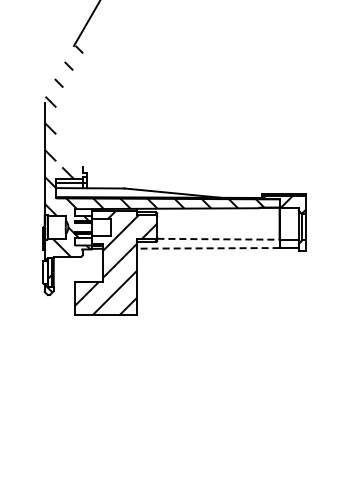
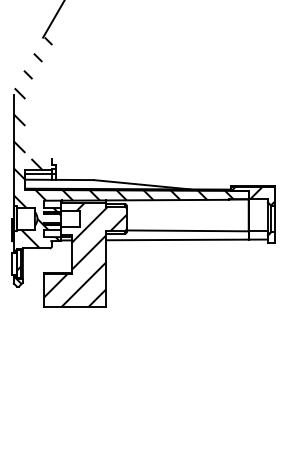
line: (218, 239) -> (187, 231), dashed -> solid
line: (207, 248) -> (176, 240), dashed -> solid

